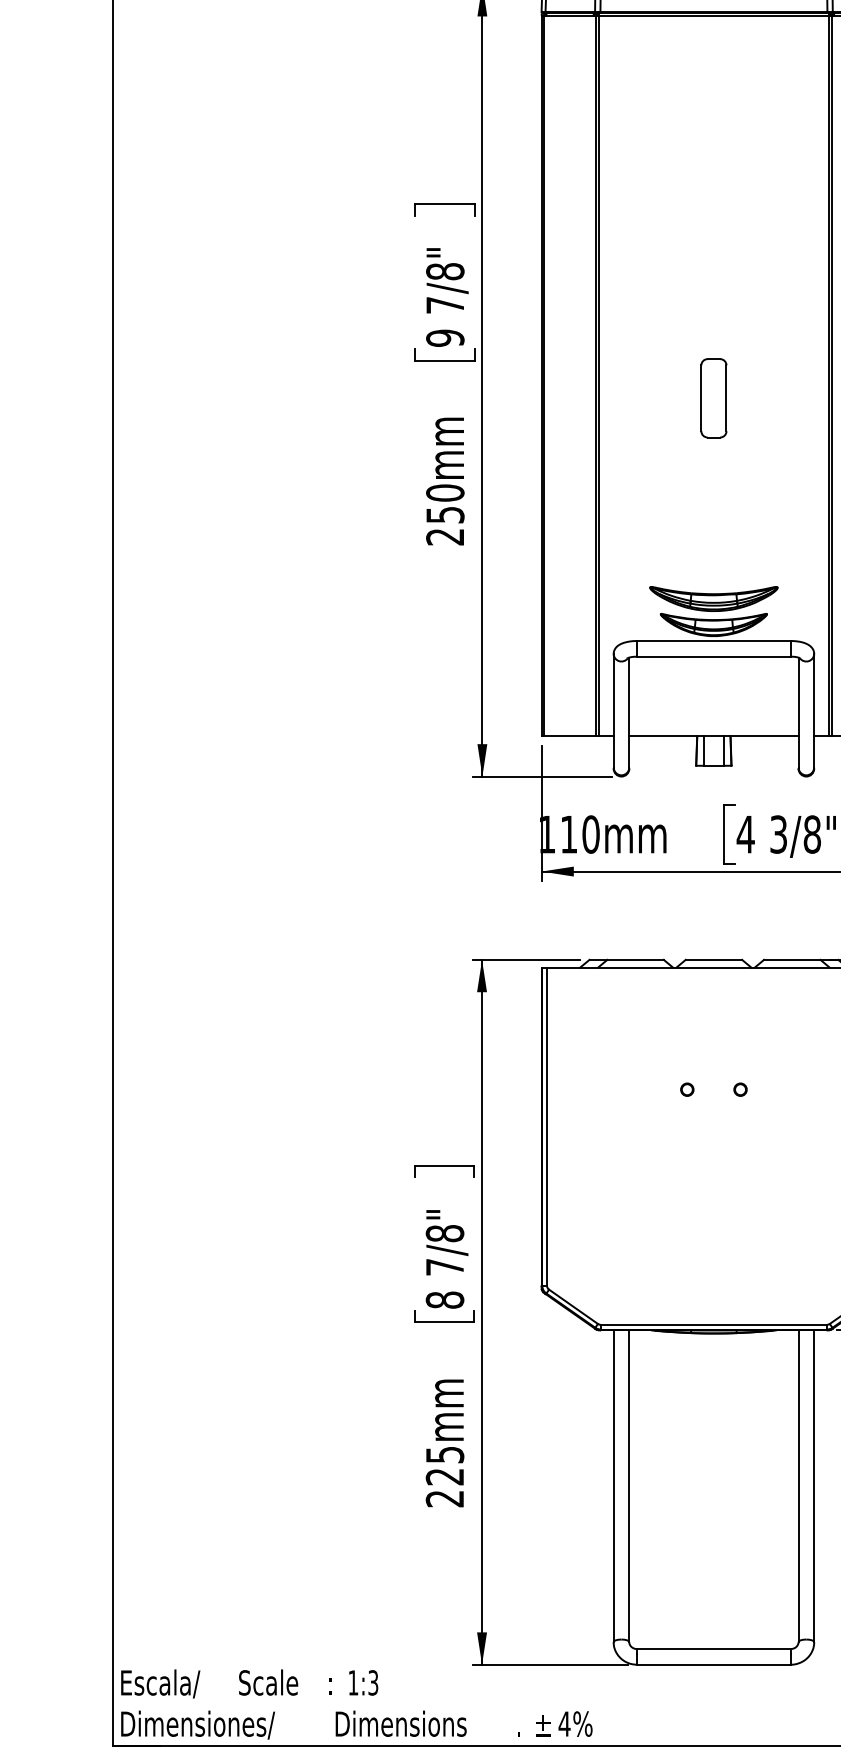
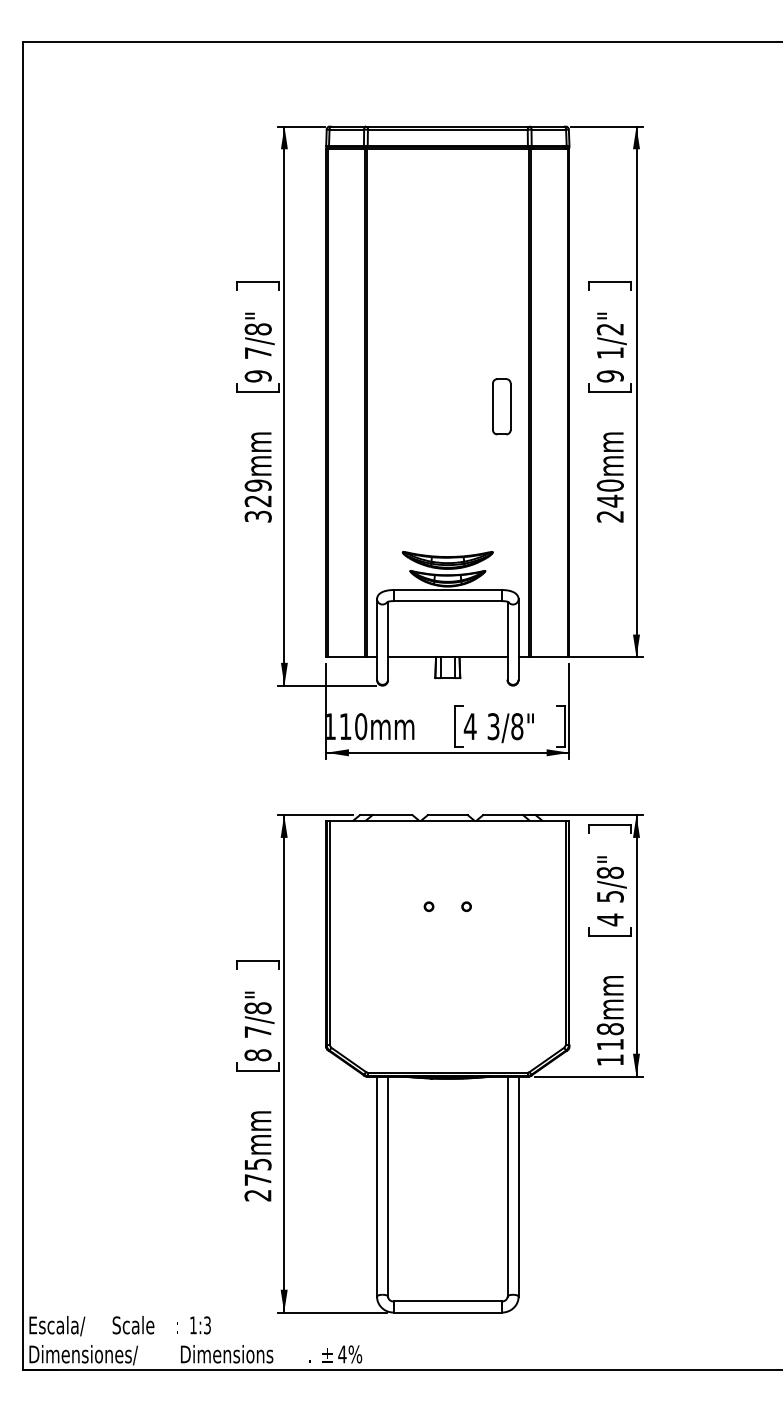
part: (713, 397) -> (501, 406), moved
text: (444, 514) -> (257, 500), 250mm -> 329mm
text: (444, 1476) -> (257, 1179), 225mm -> 275mm

